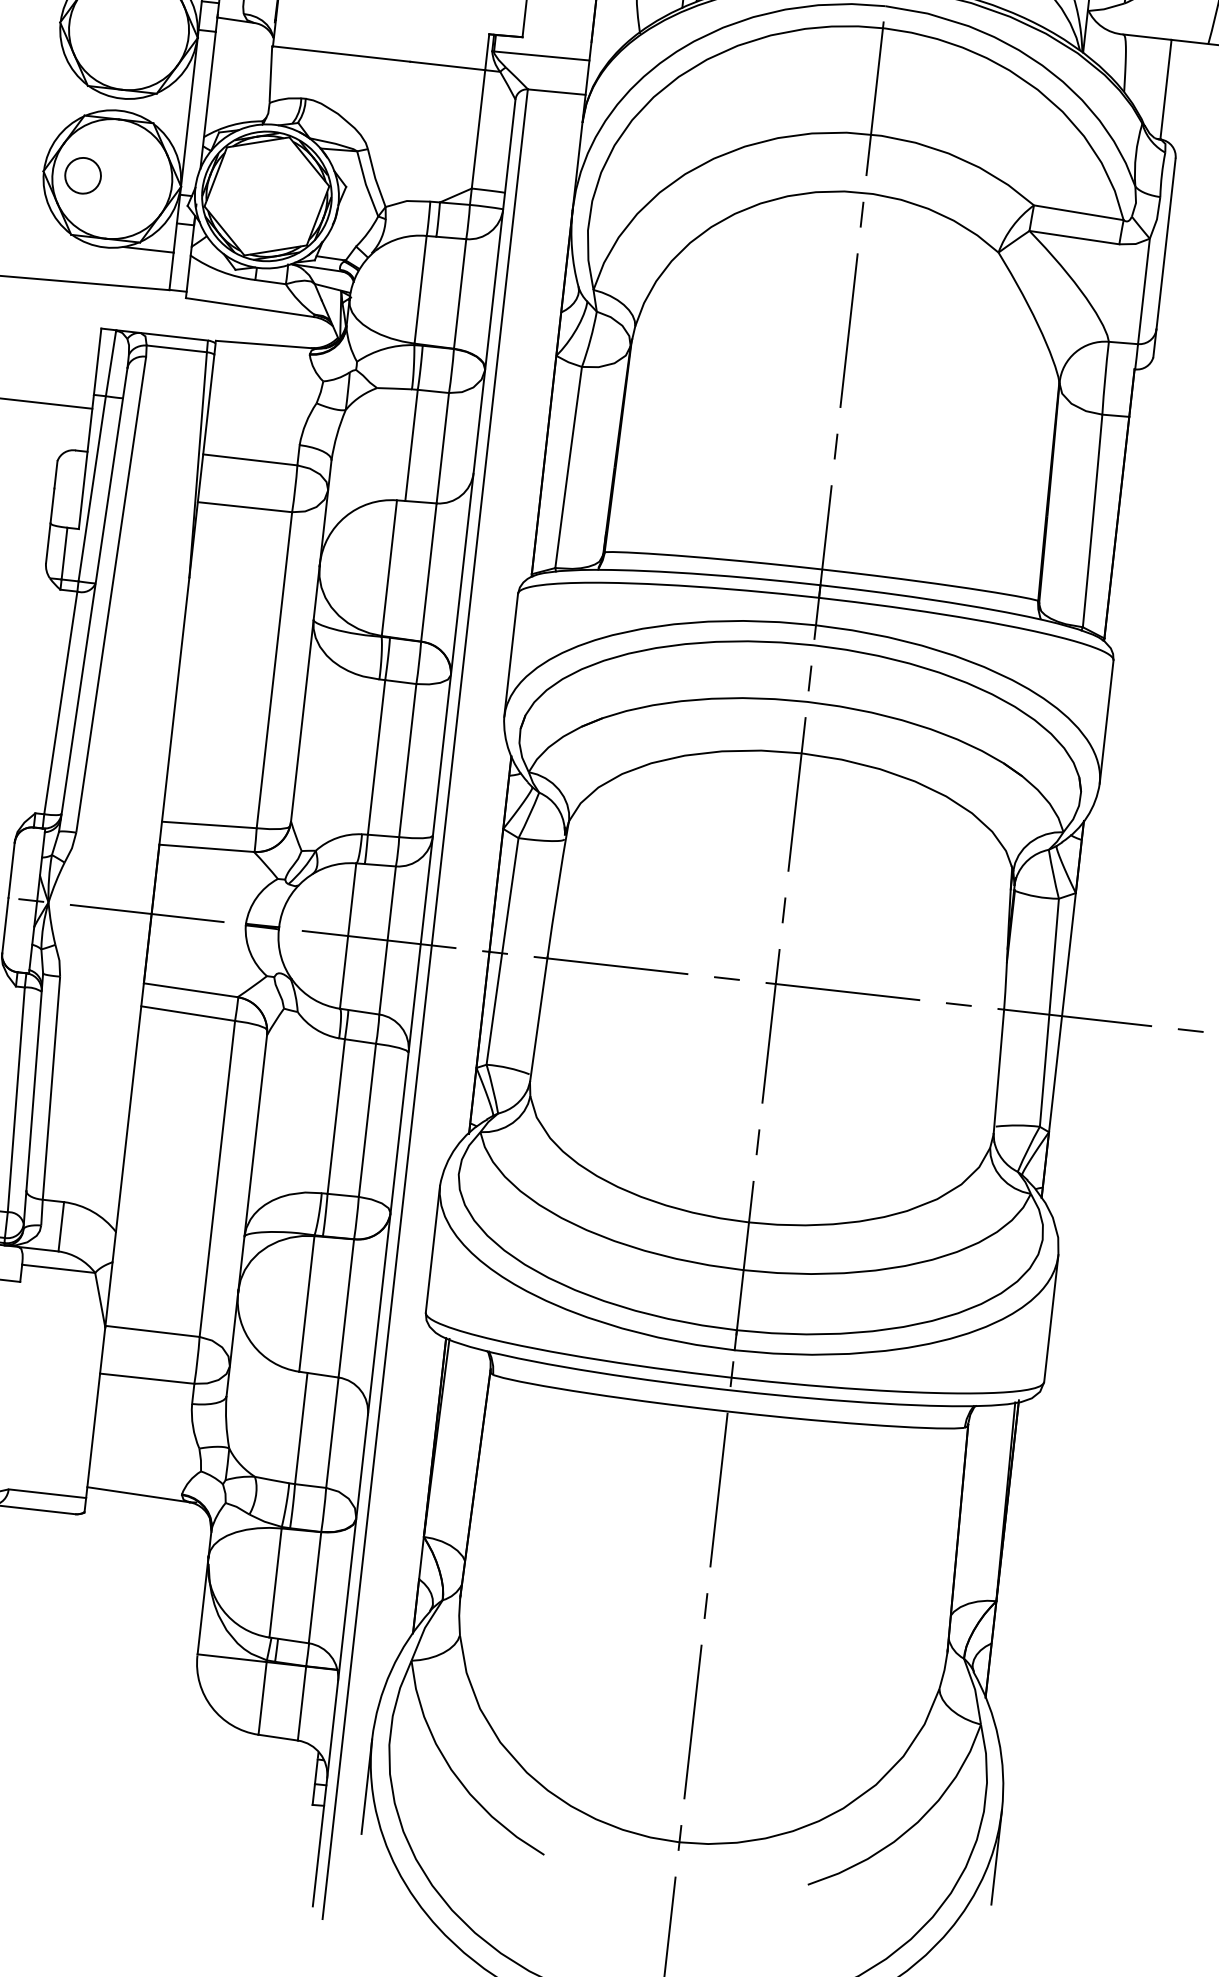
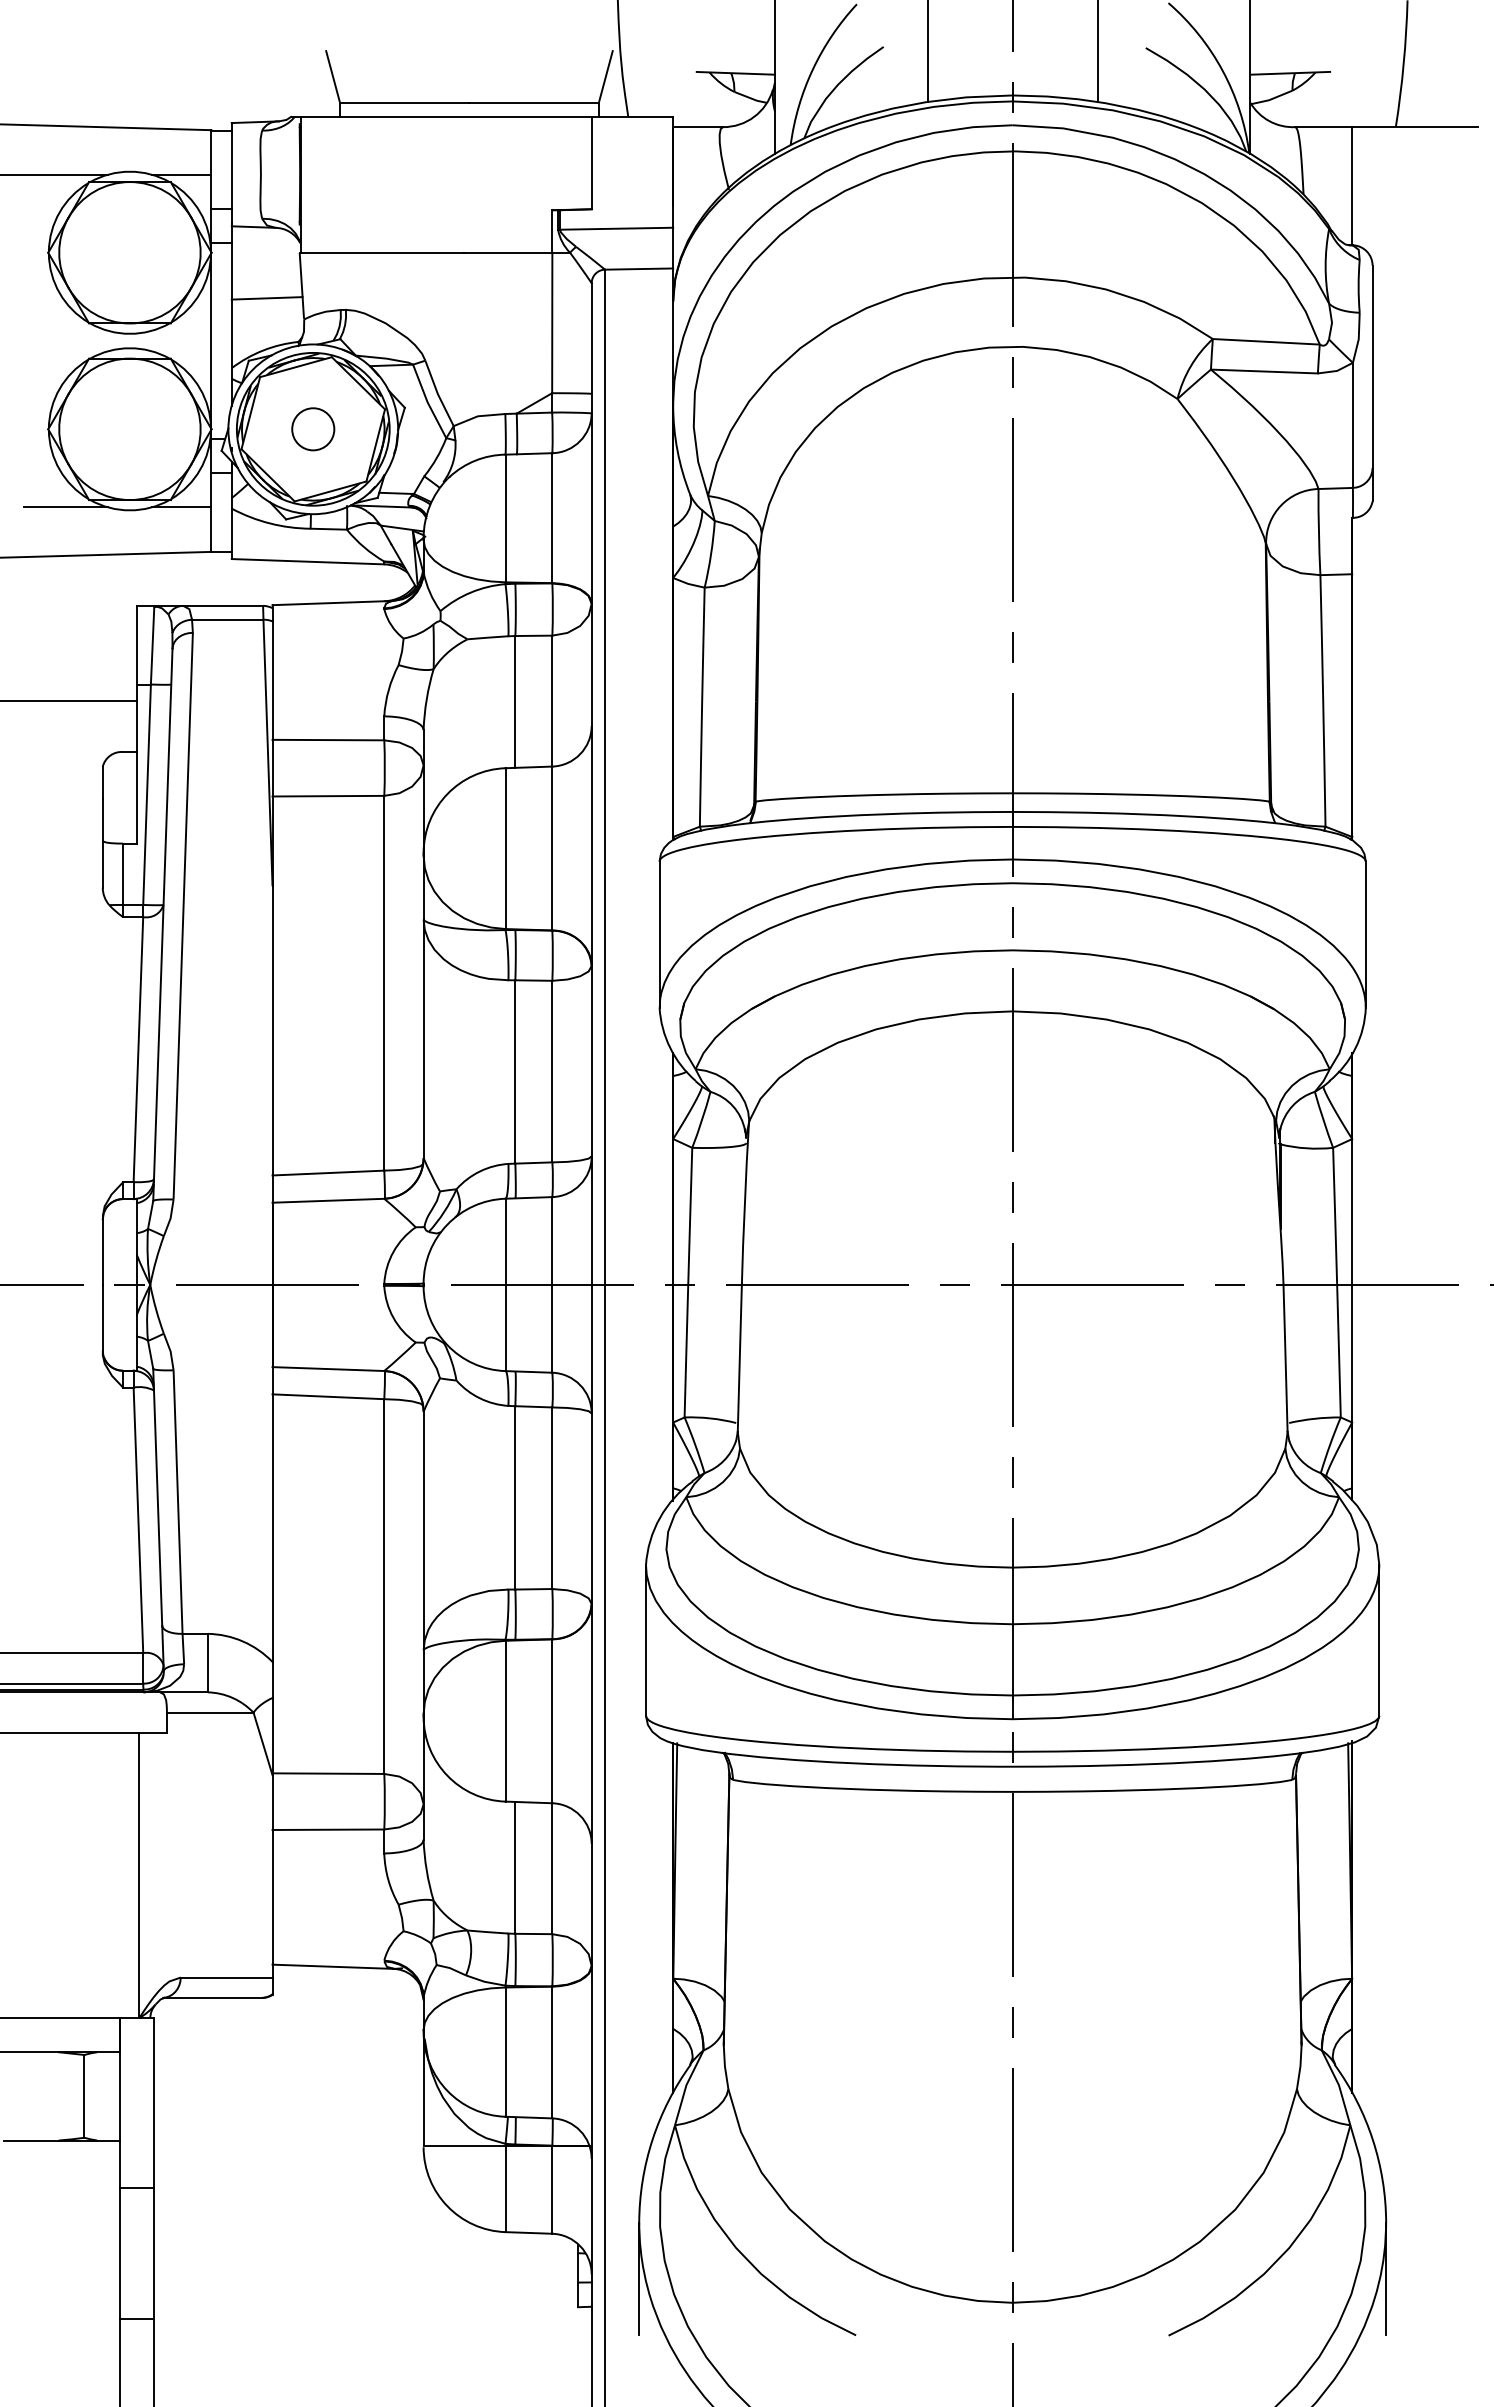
line: (239, 81) -> (266, 298), added
circle: (83, 175) -> (313, 429), moved
line: (50, 238) -> (65, 507), added

